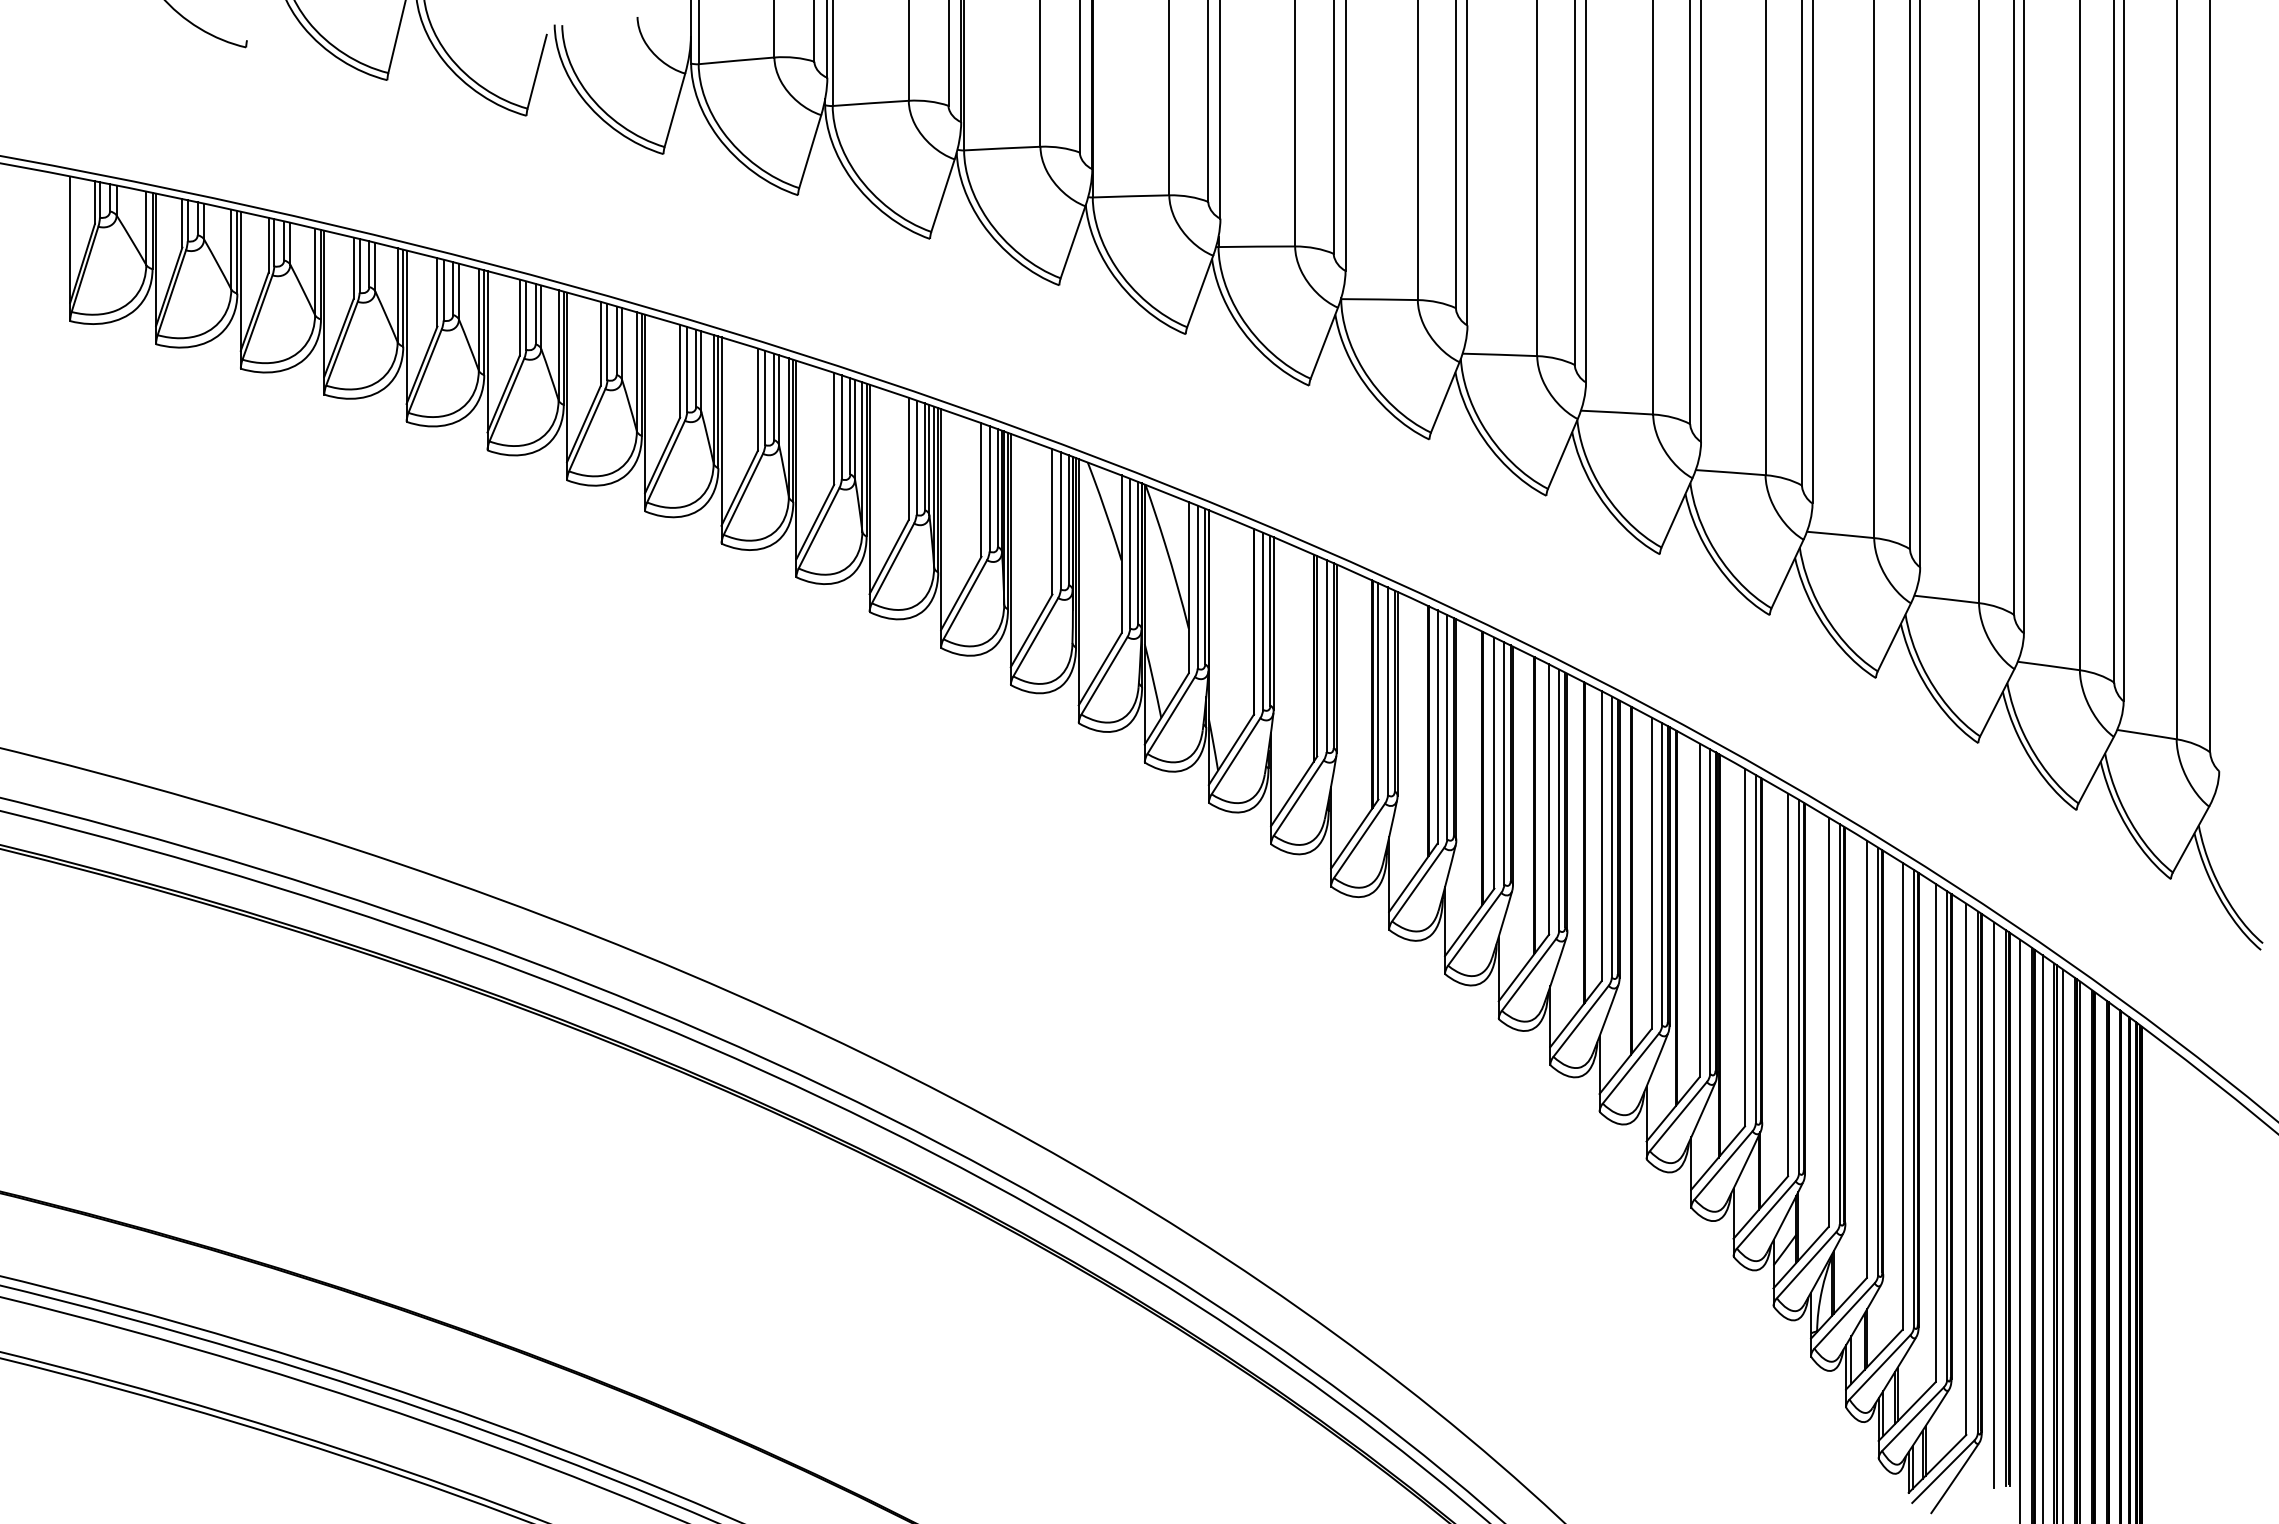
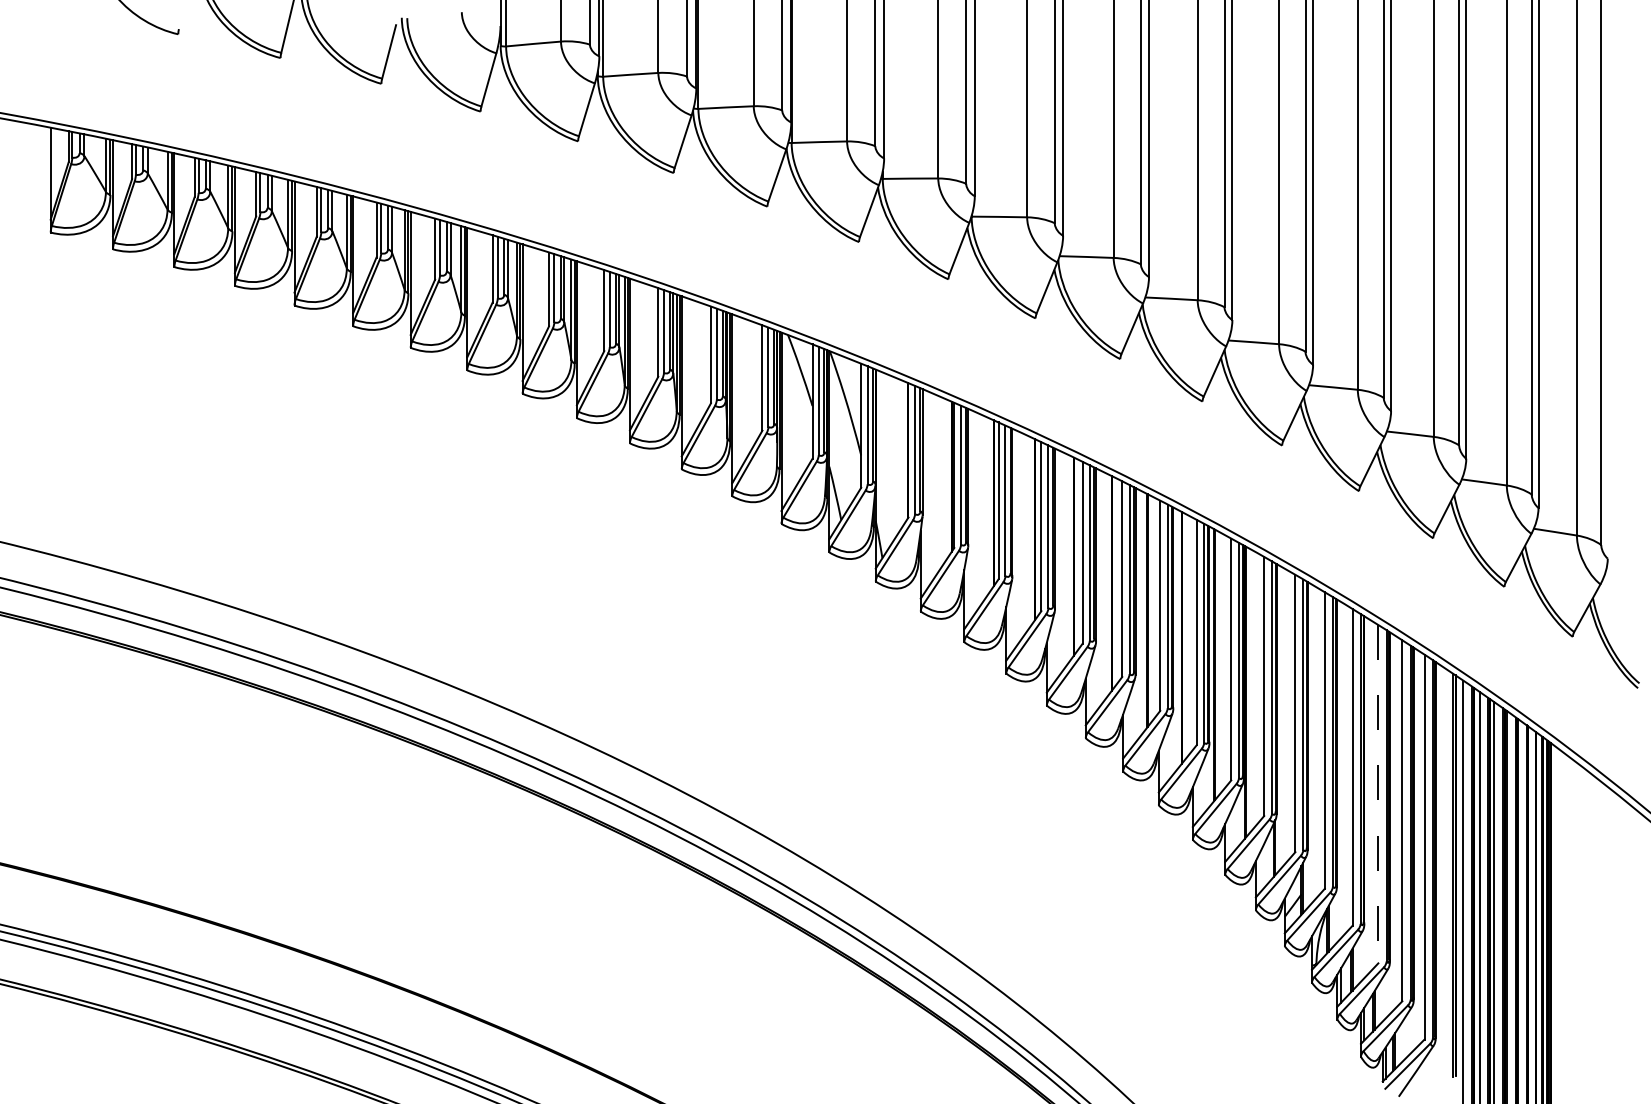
line: (1902, 1096) -> (1378, 794), solid -> dashed
line: (1994, 1205) -> (1444, 873), removed

